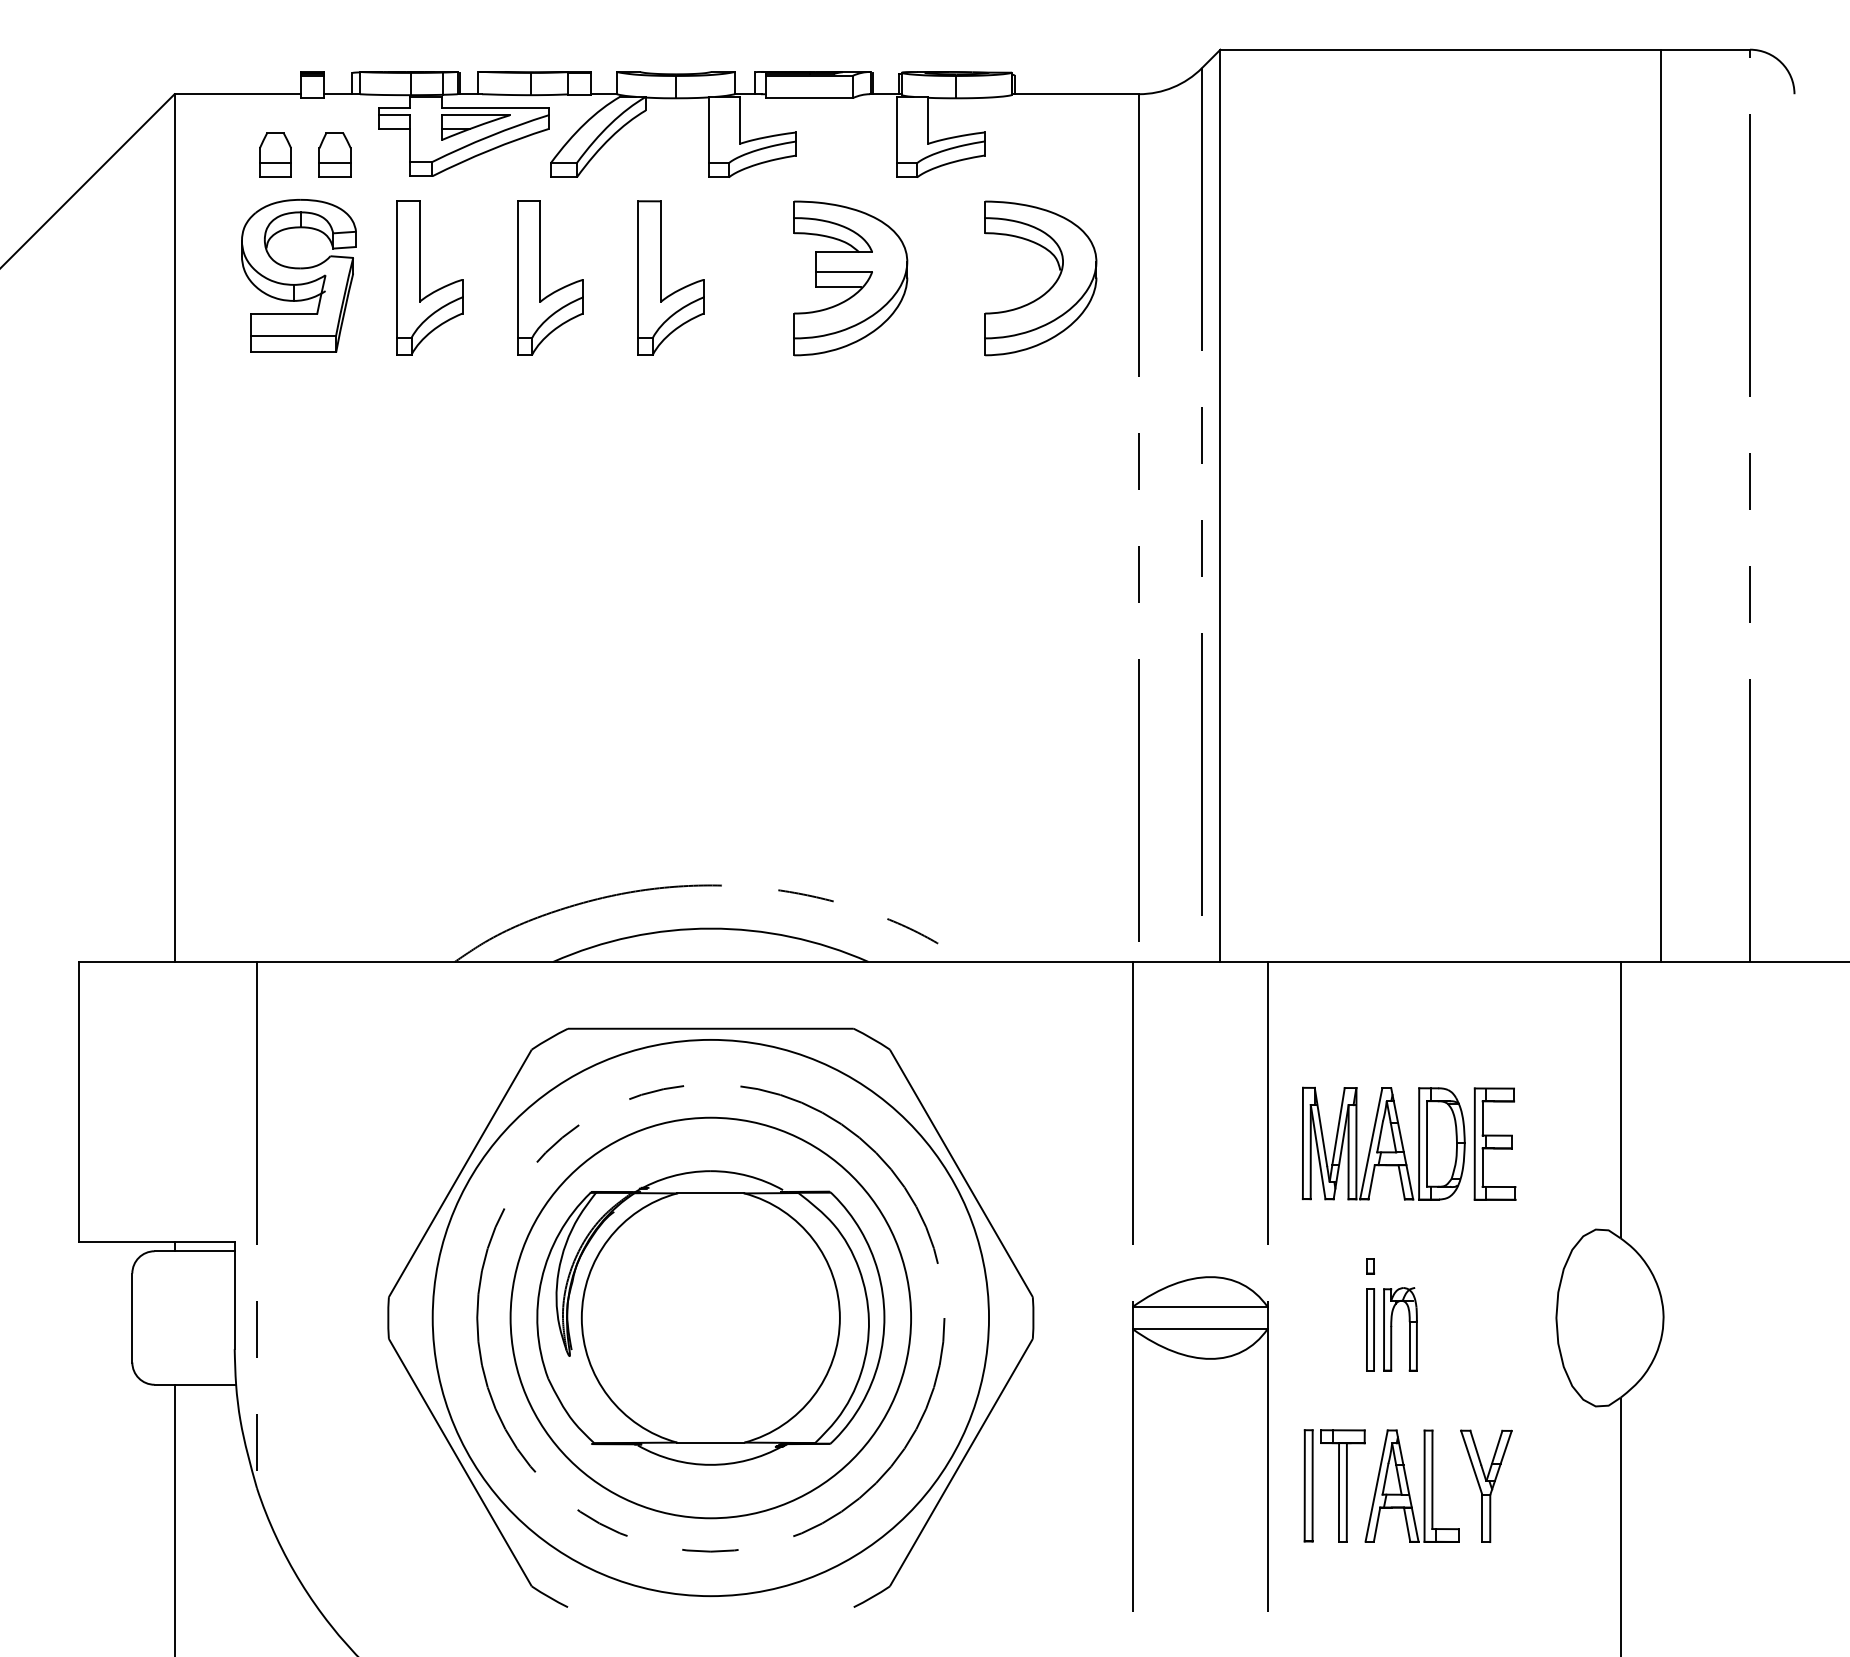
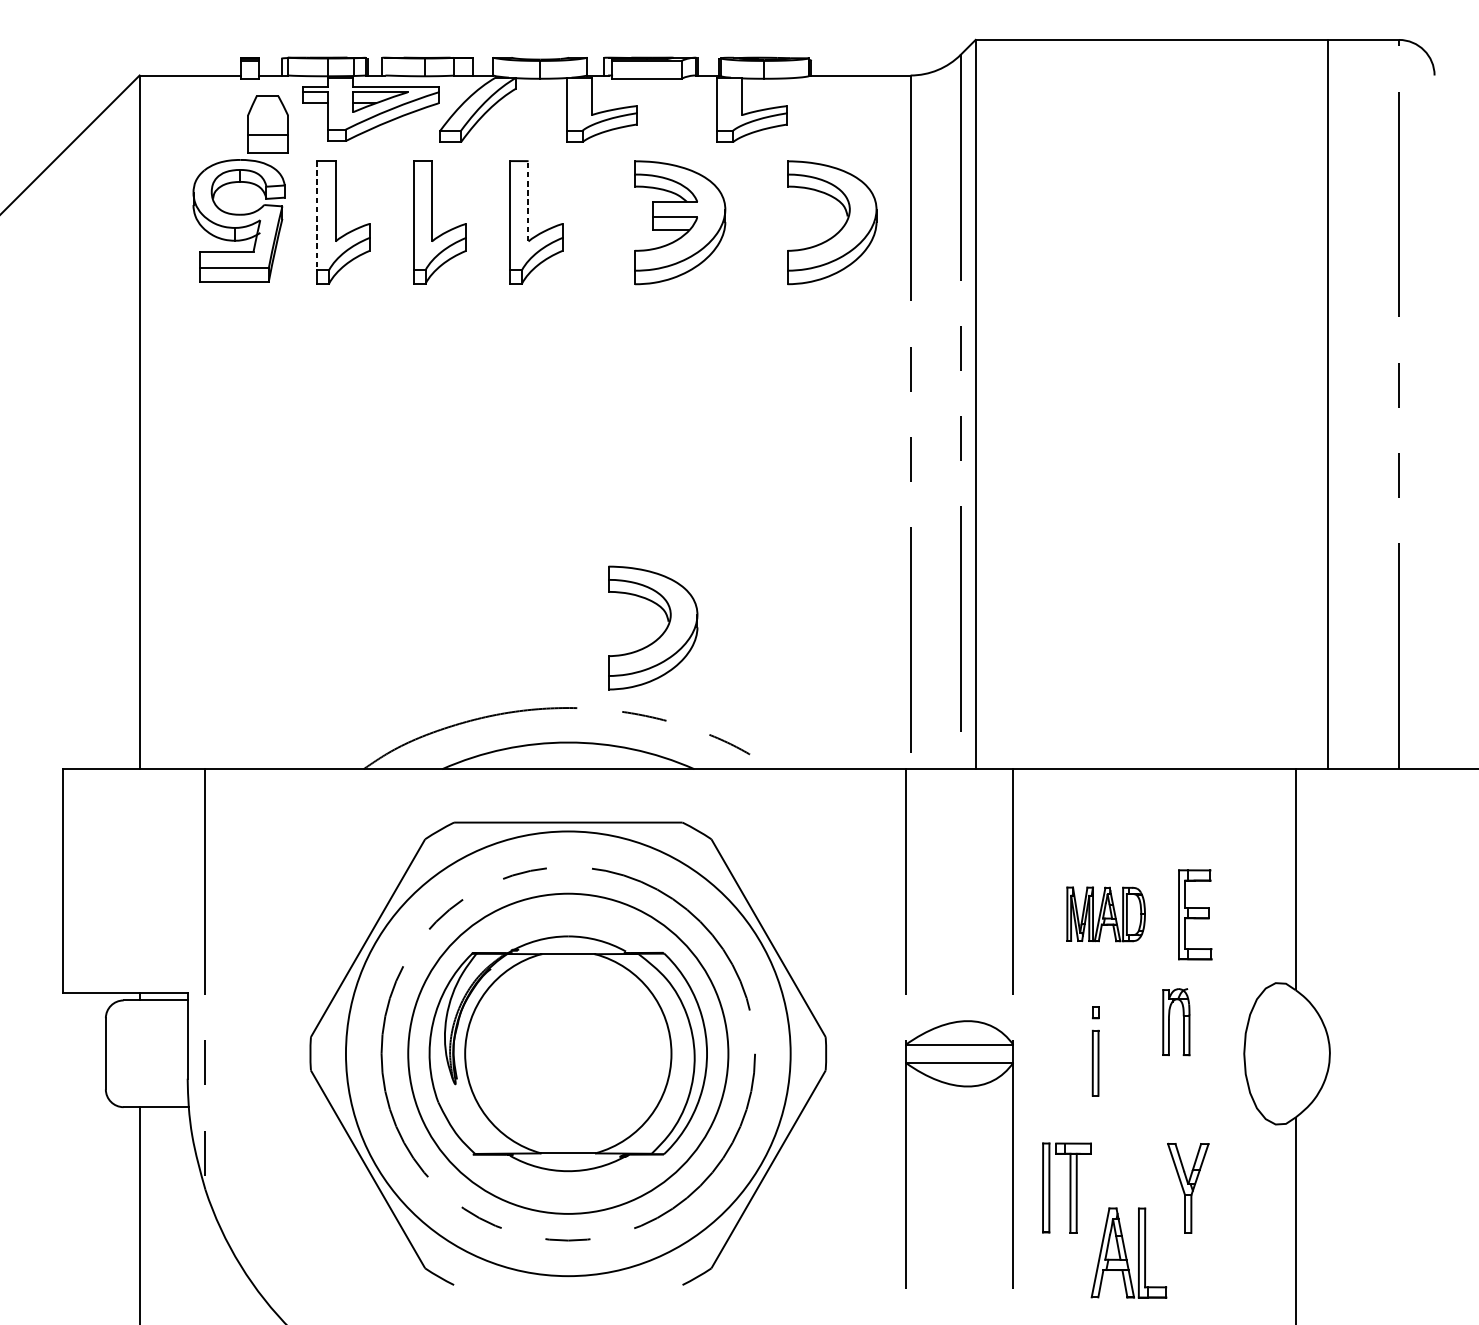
part: (275, 154) -> (220, 123), removed
part: (334, 154) -> (267, 123), size x1.6
line: (661, 251) -> (528, 201), solid -> dashed
line: (396, 269) -> (317, 215), solid -> dashed
part: (826, 794) -> (660, 635), added
part: (1383, 1143) -> (1106, 914), size x0.6
part: (1392, 1329) -> (1169, 1022), moved
part: (1411, 1485) -> (1128, 1252), moved

